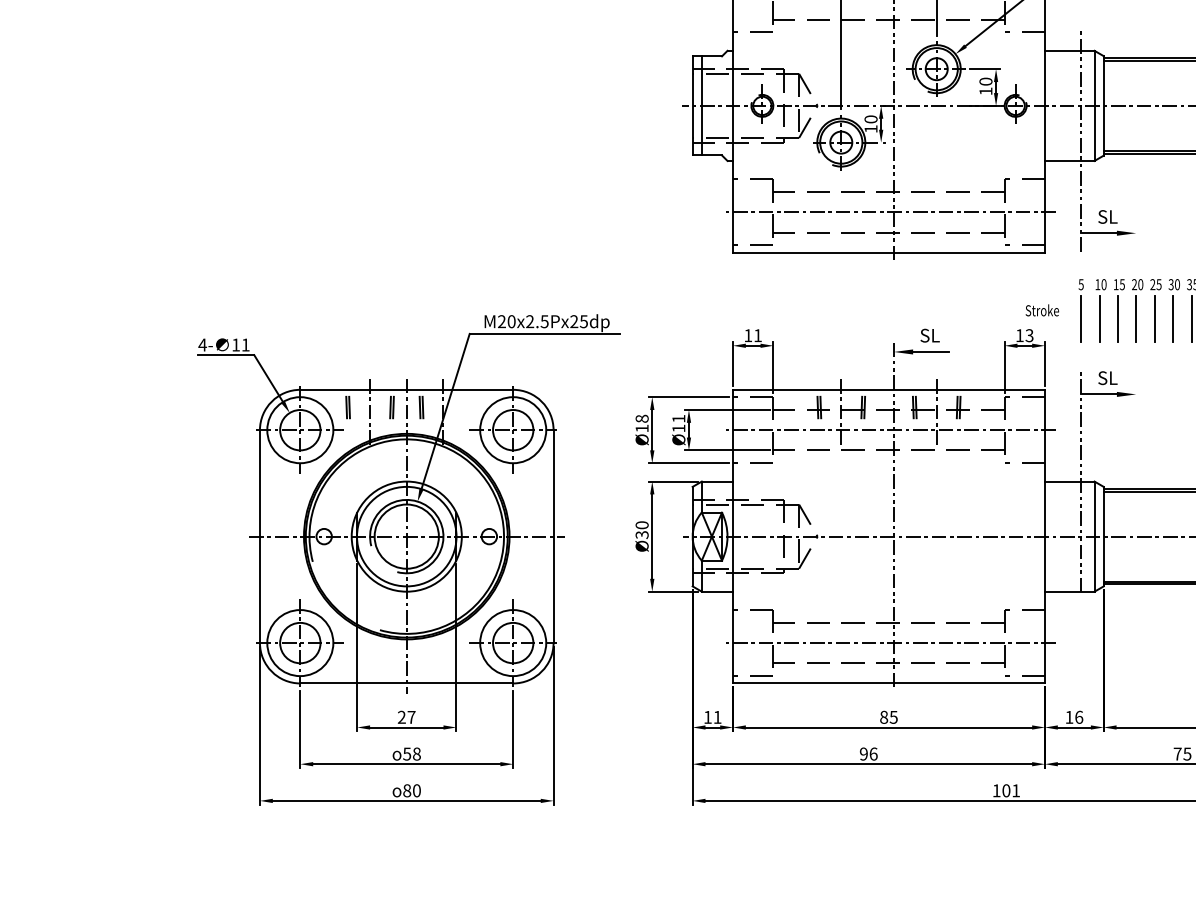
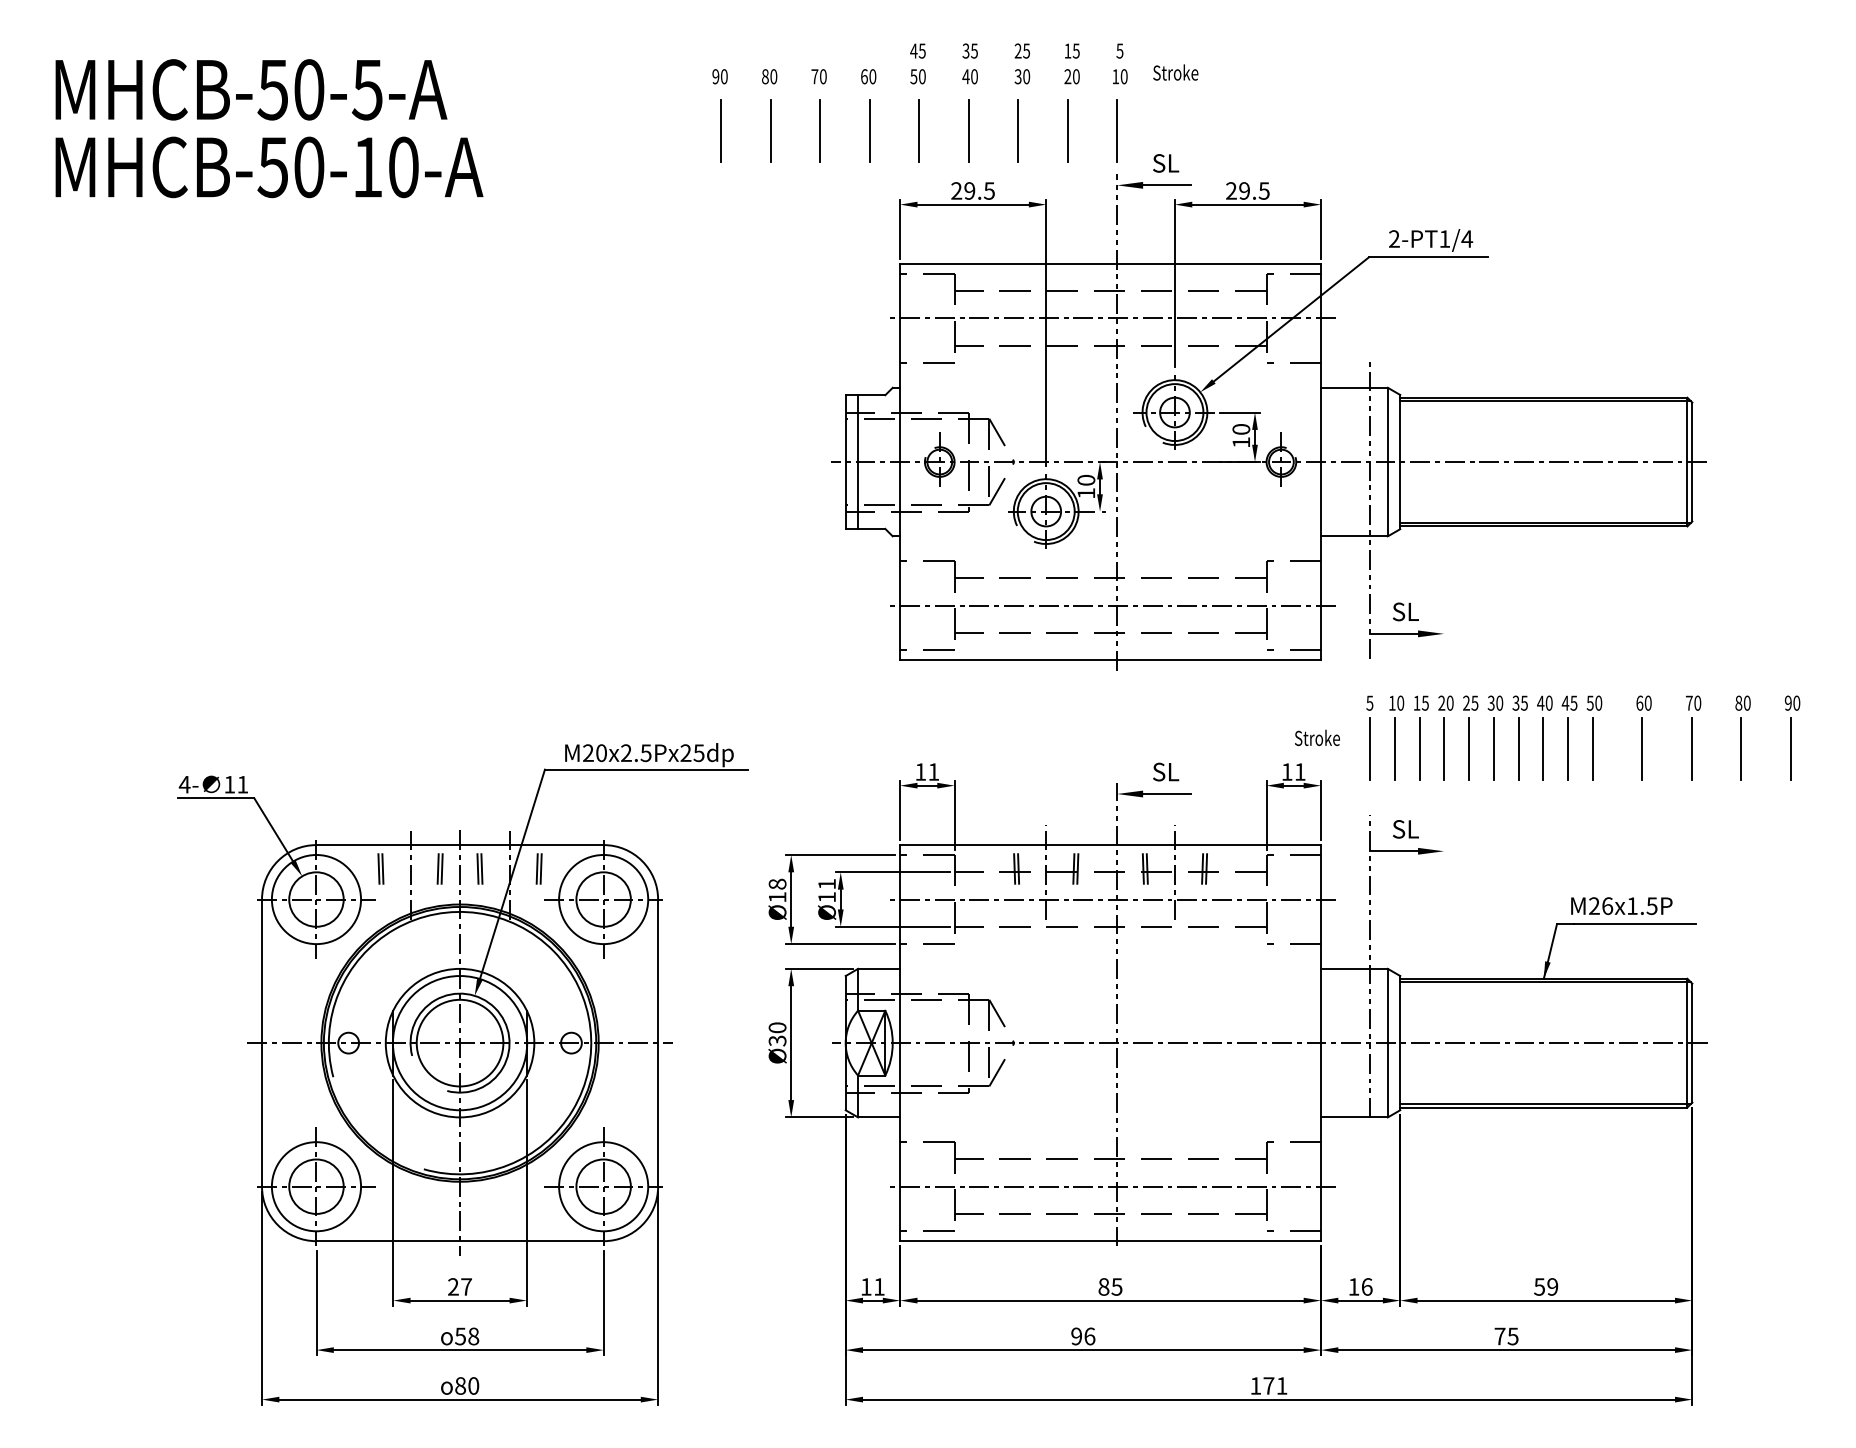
text: (1029, 335) -> (1299, 771), 13 -> 11
part: (464, 407) -> (538, 868), added
text: (1006, 790) -> (1268, 1385), 101 -> 171

